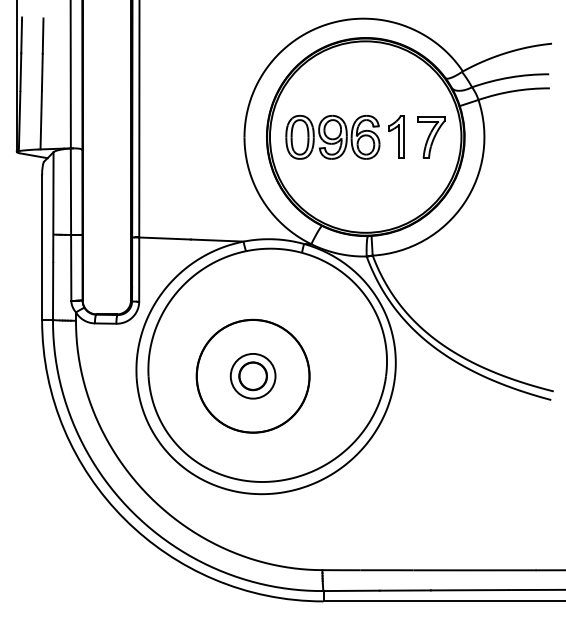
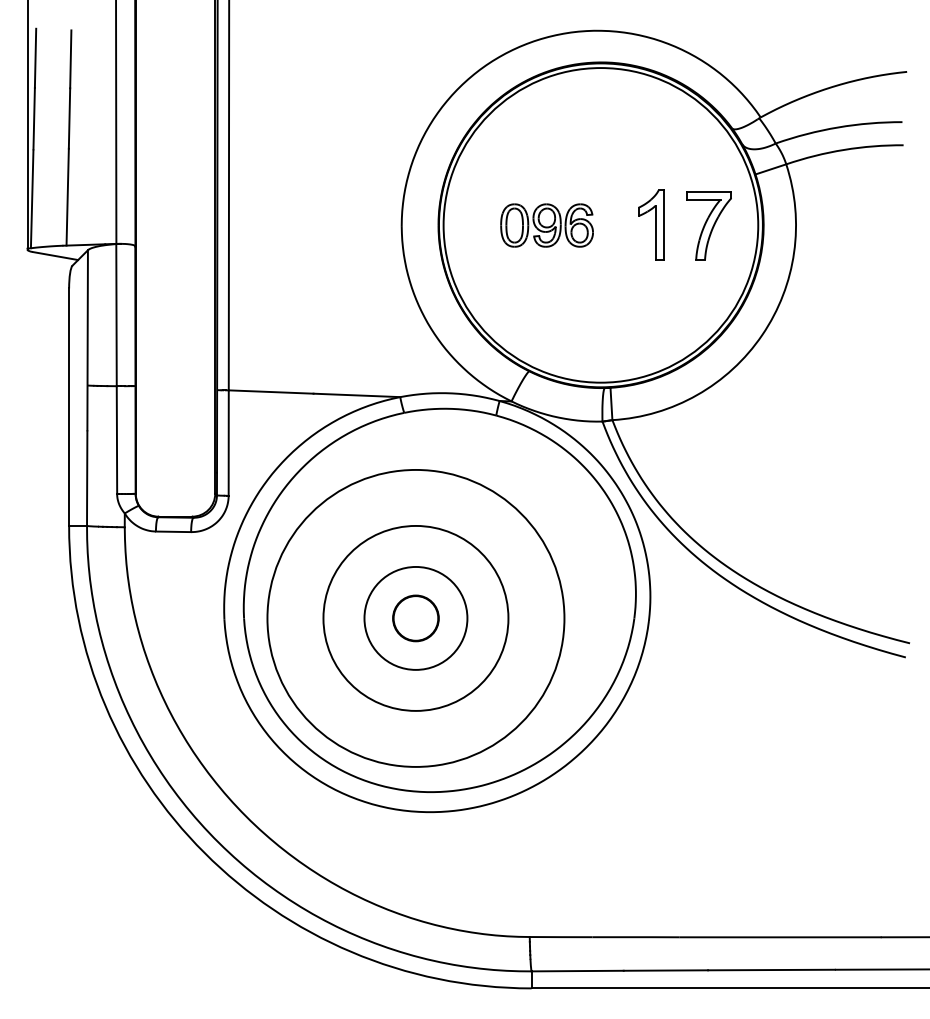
part: (332, 136) -> (546, 224), size x0.6
circle: (252, 375) -> (414, 617), size x1.4
circle: (252, 375) -> (414, 617), size x1.6

